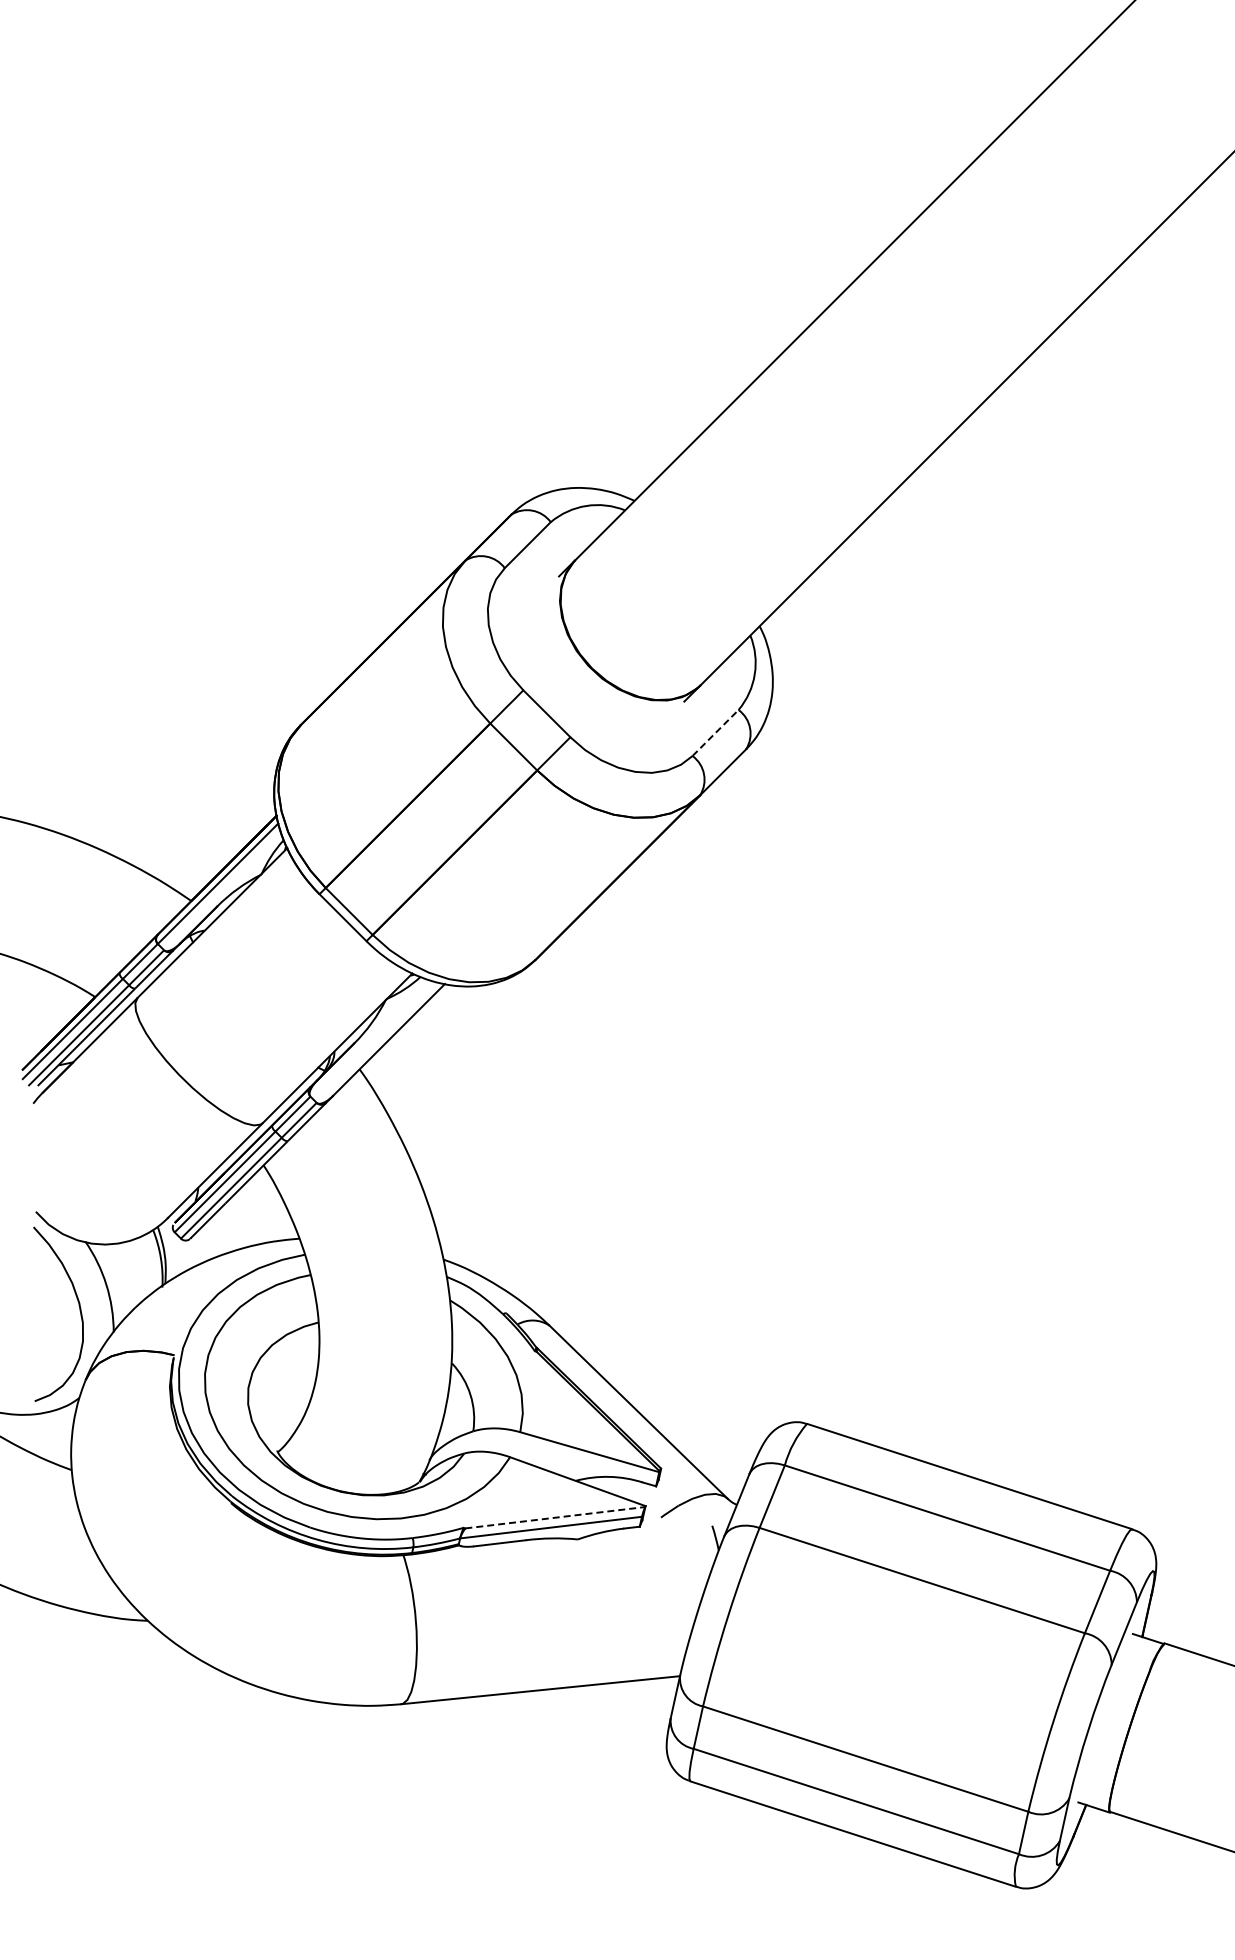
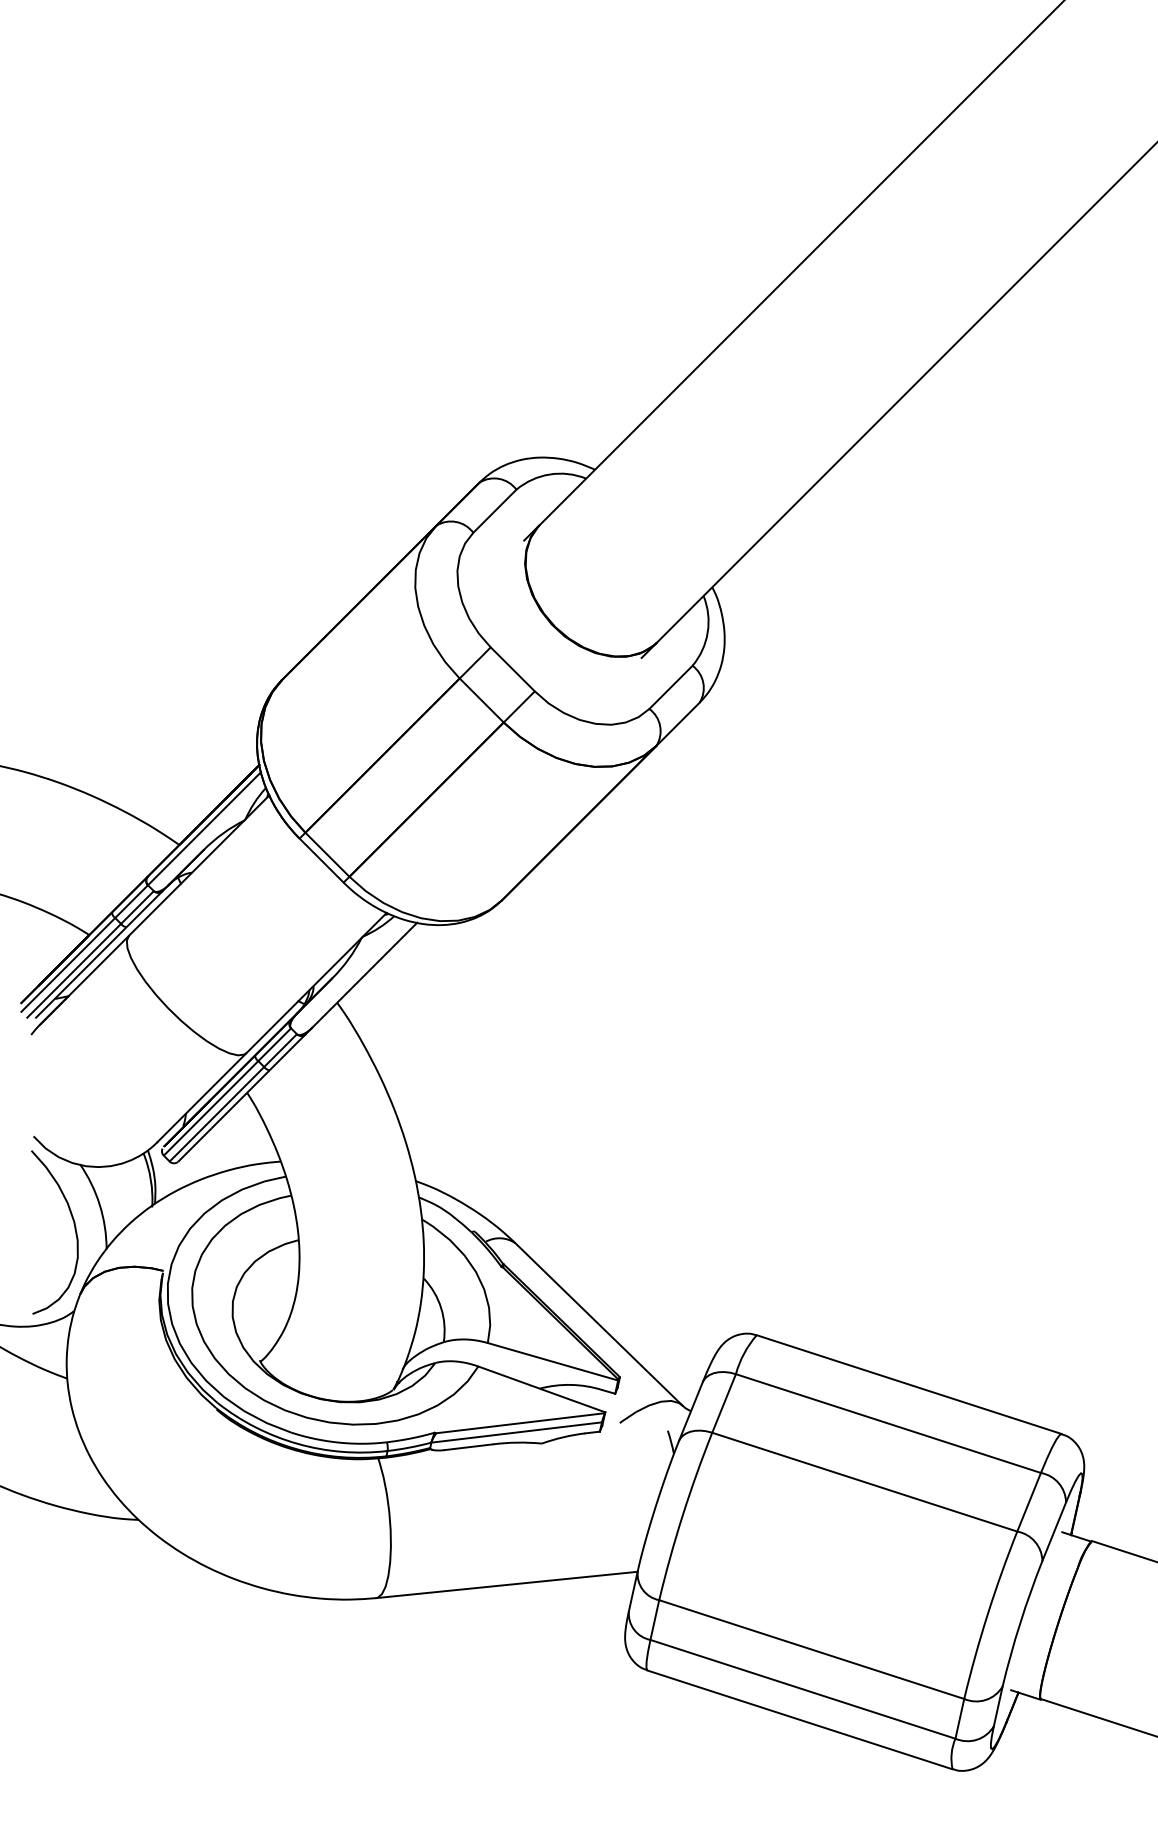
line: (715, 732) -> (670, 686), dashed -> solid
line: (555, 1517) -> (520, 1423), dashed -> solid

